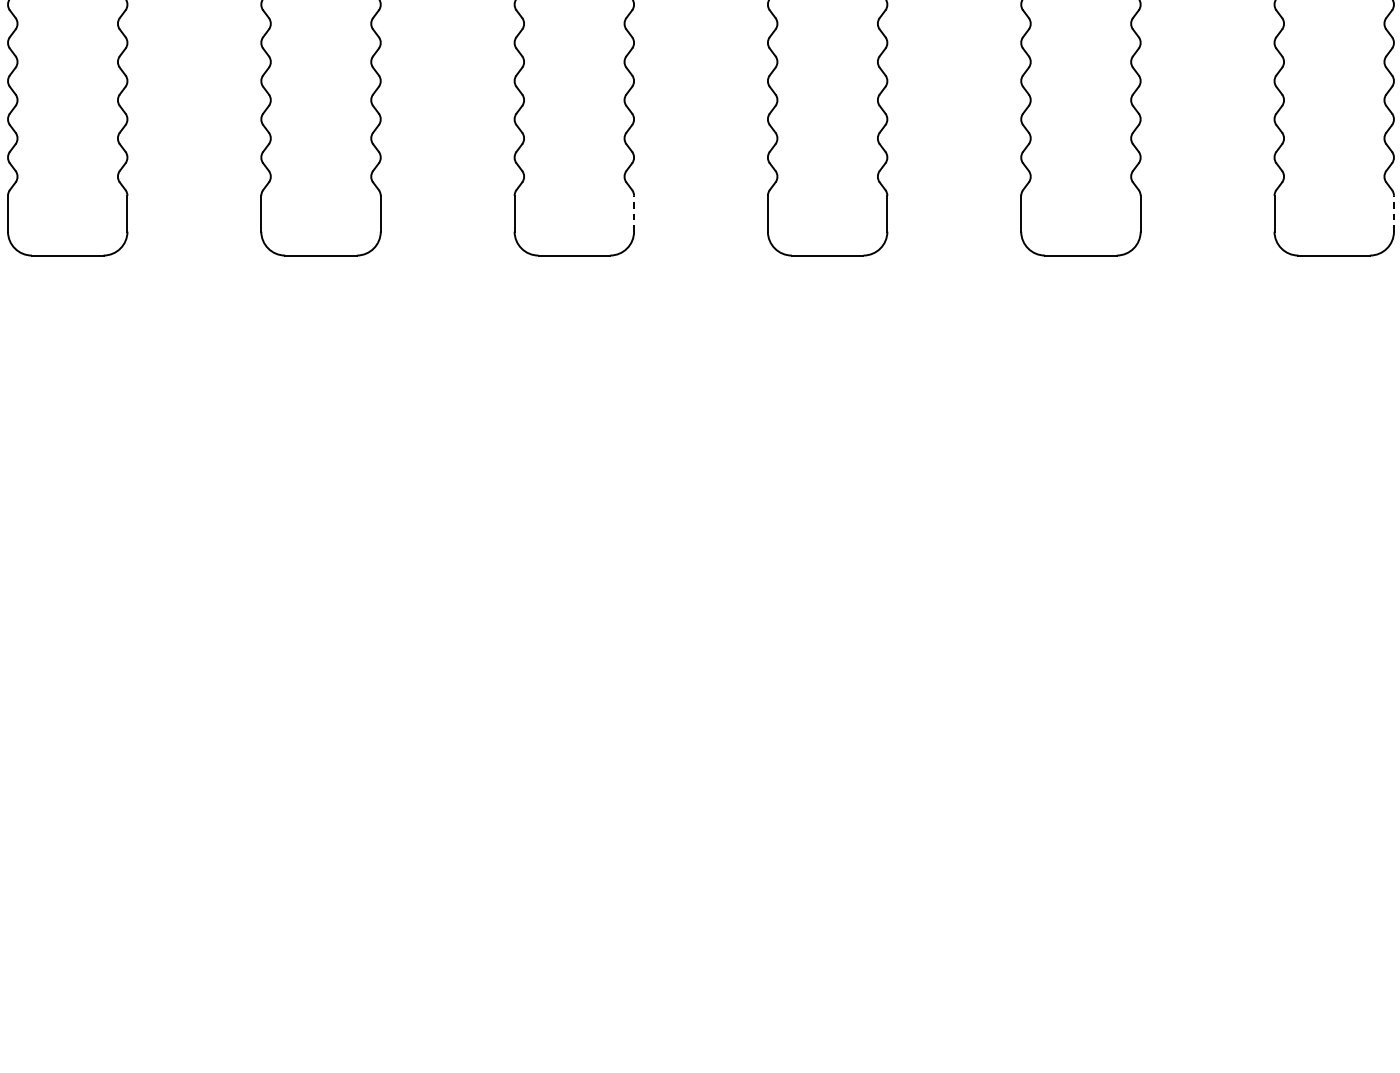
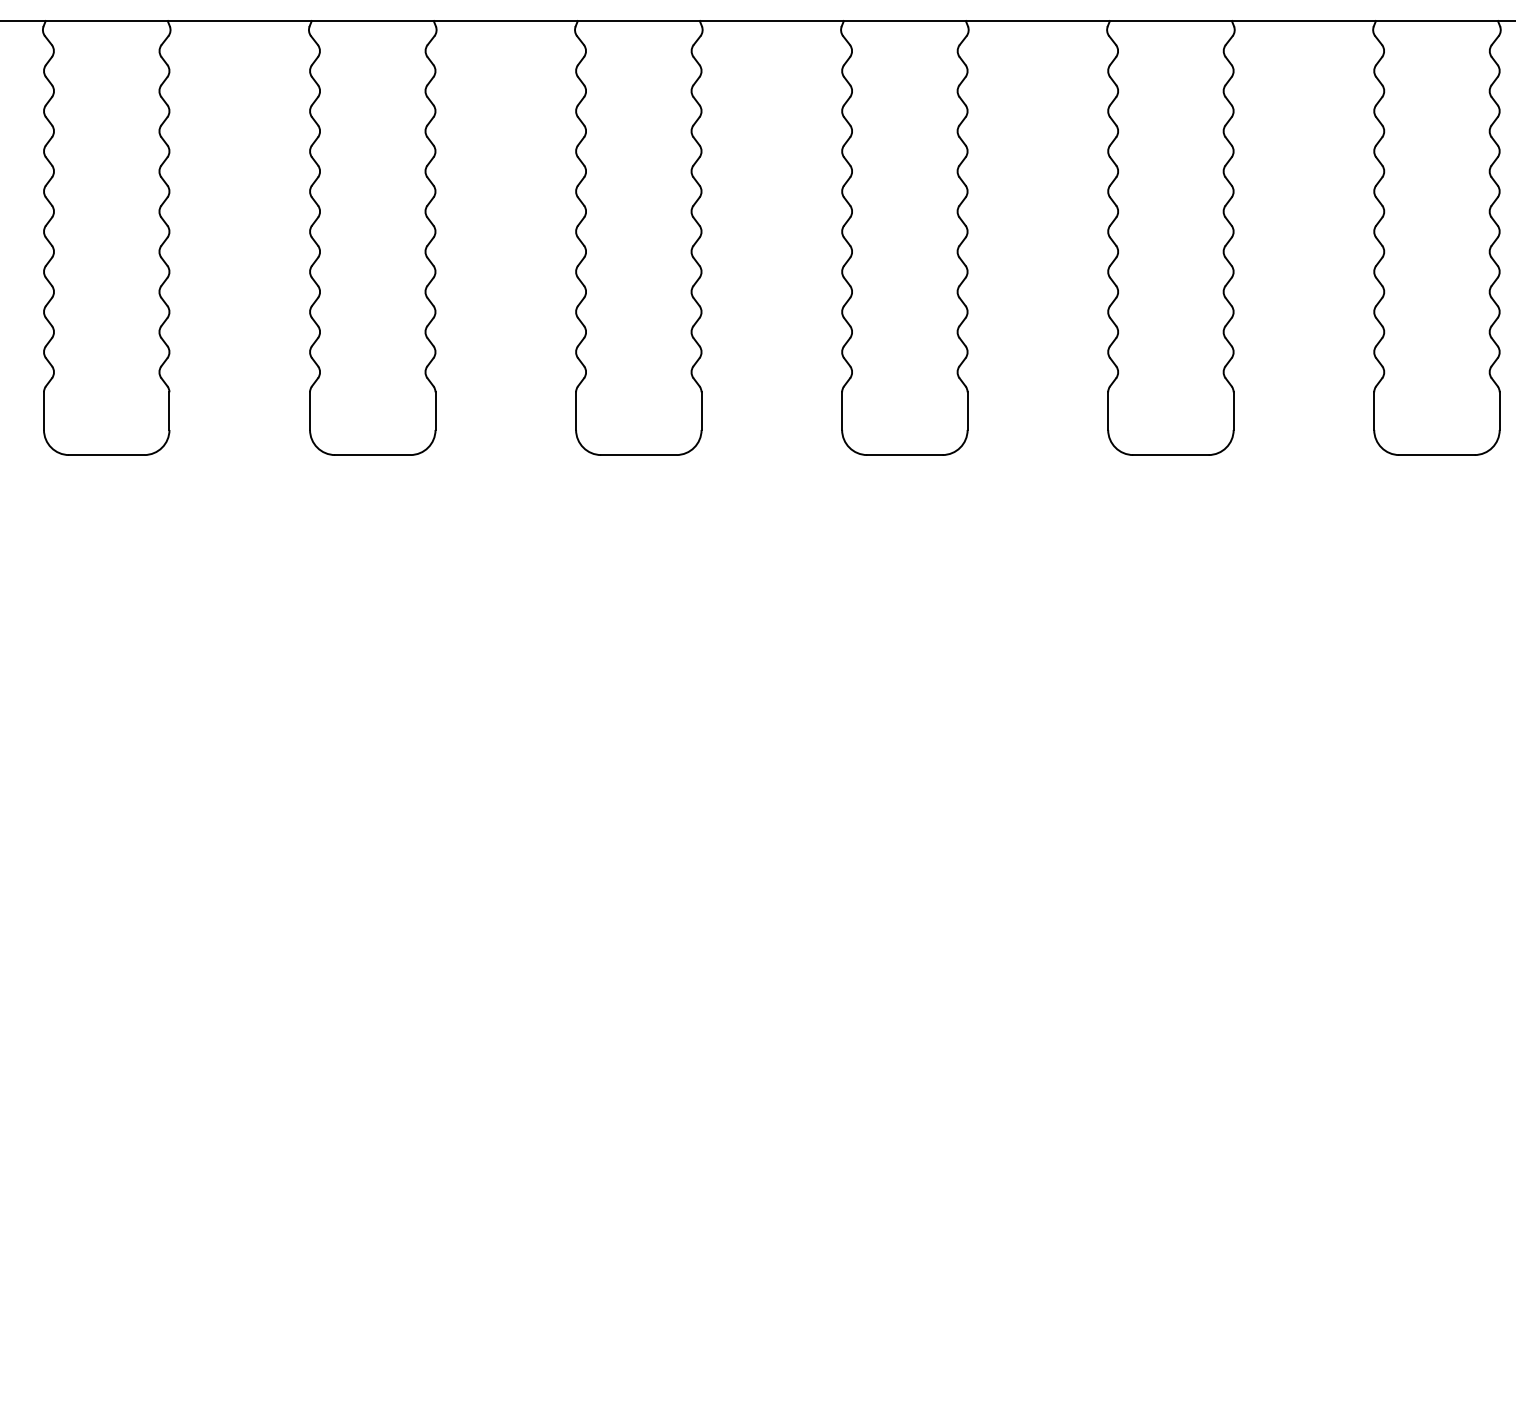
line: (634, 214) -> (701, 411), dashed -> solid
line: (1393, 214) -> (1499, 411), dashed -> solid

